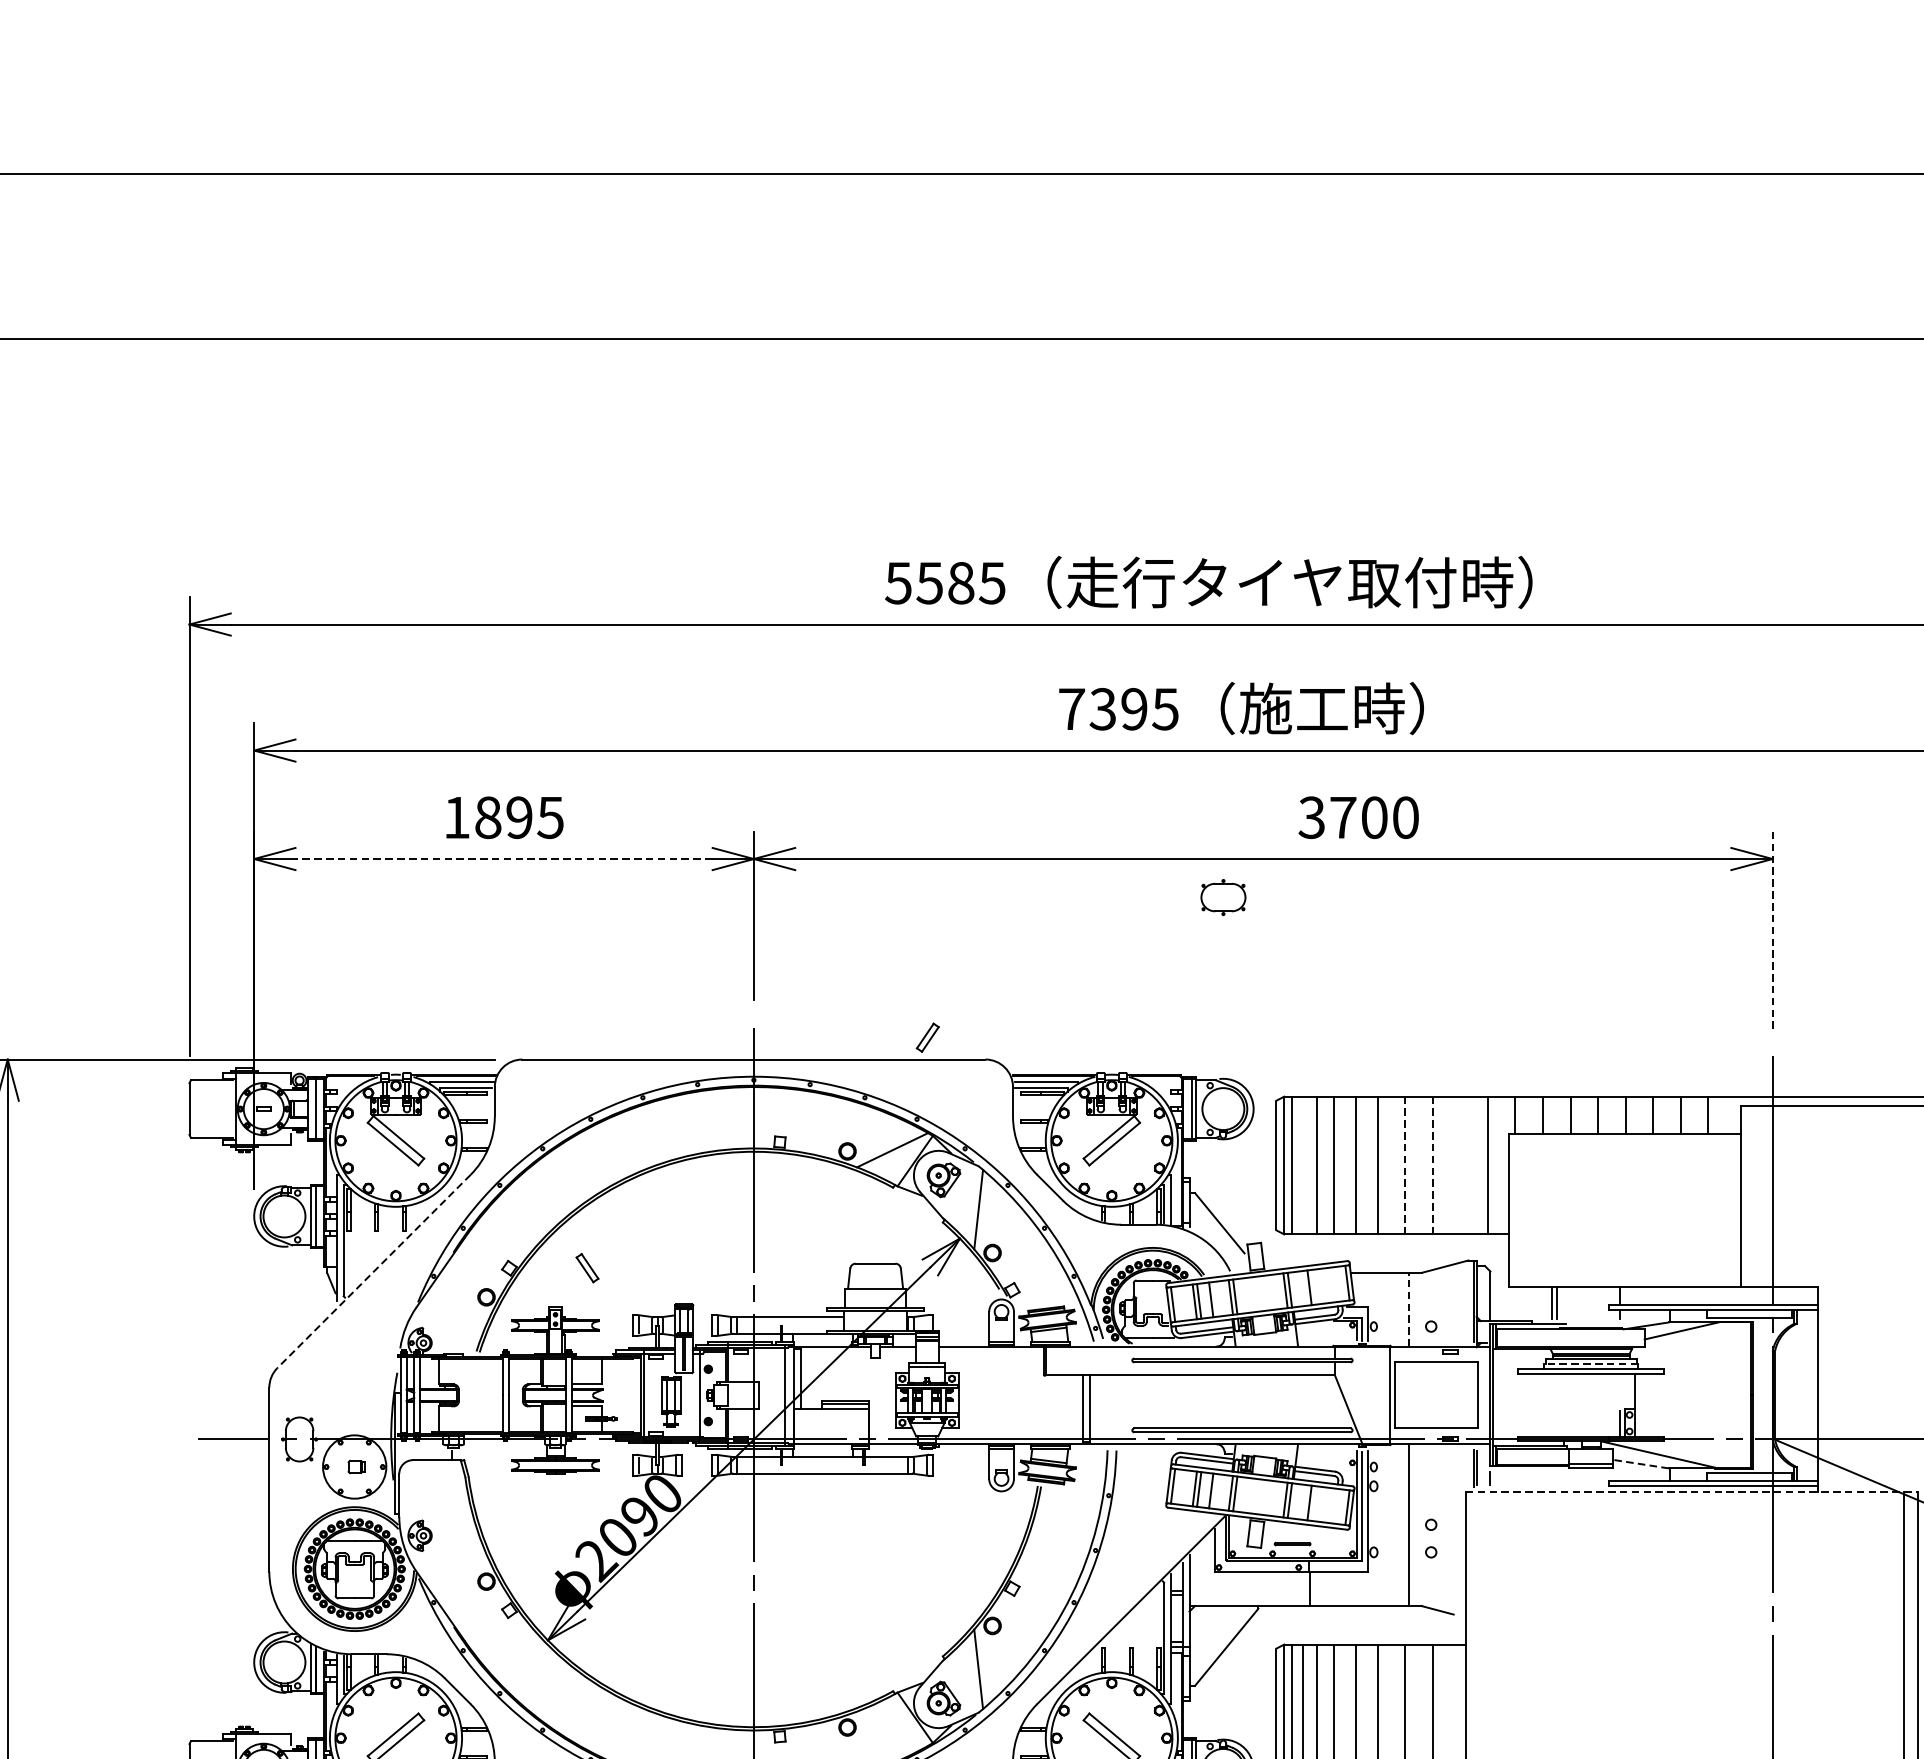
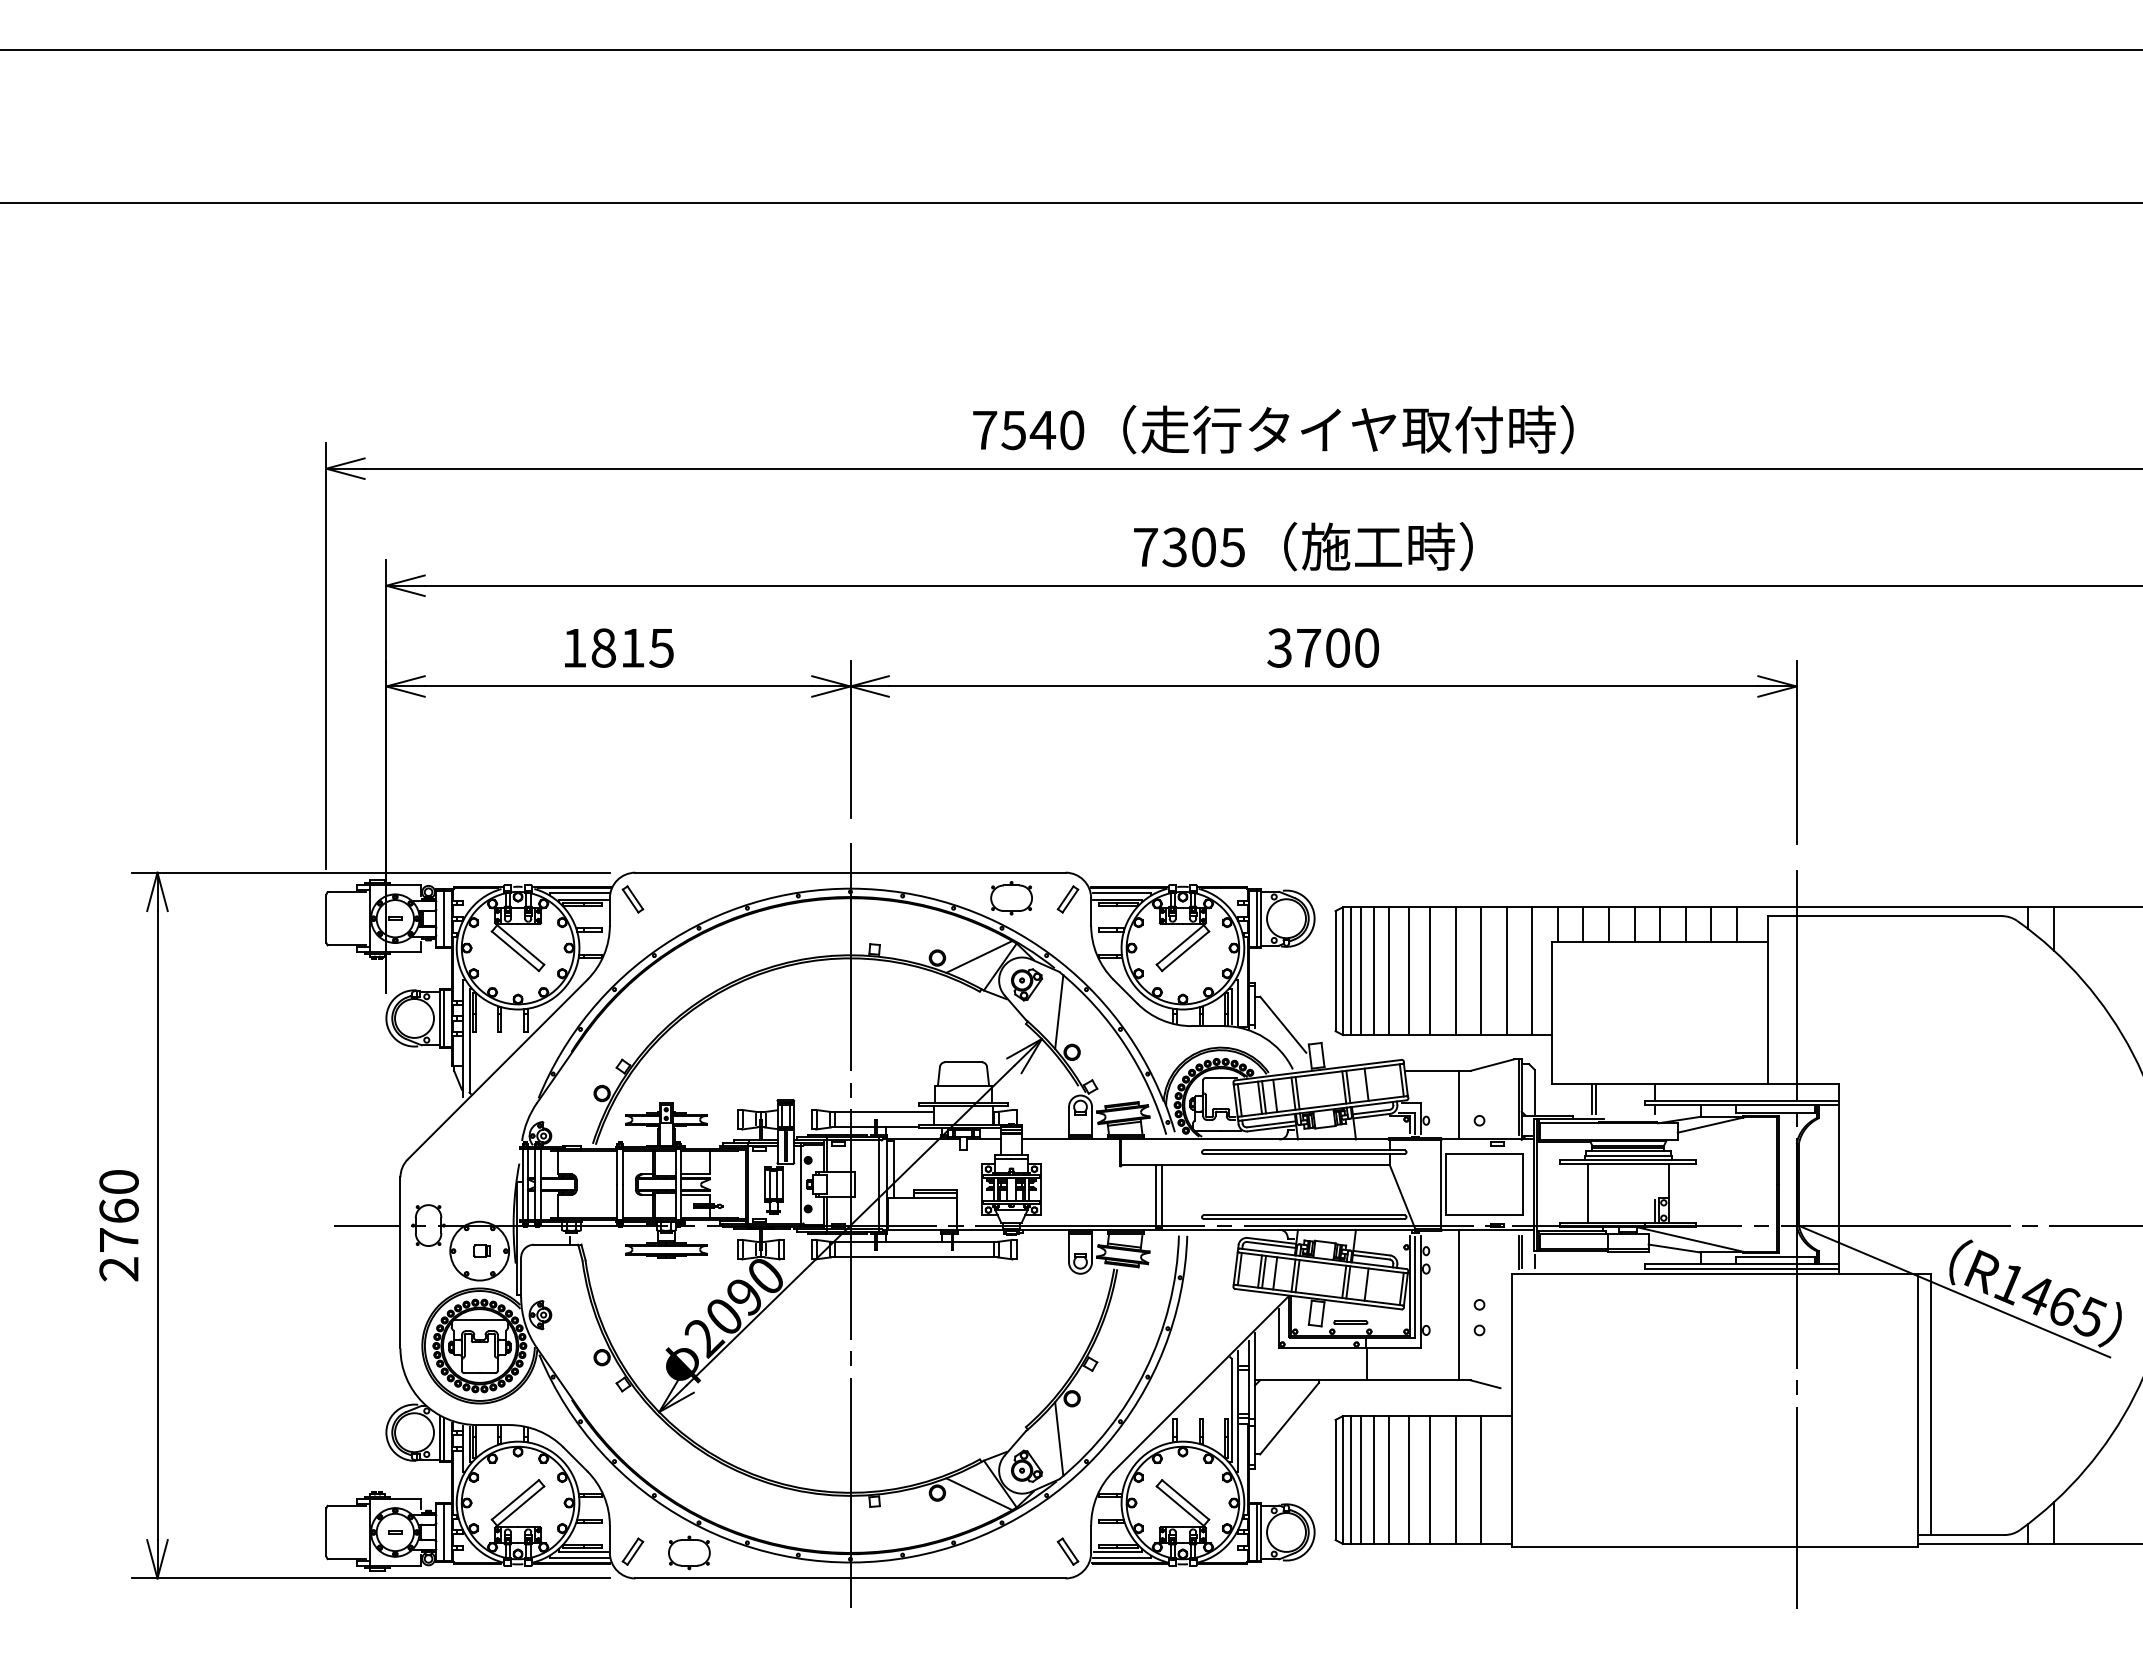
text: (945, 583) -> (1028, 430), 5585 -> 7540
text: (1133, 709) -> (1203, 547), 7395 -> 7305
text: (519, 817) -> (632, 647), 1895 -> 1815
text: (1357, 817) -> (1322, 647), moved
line: (504, 859) -> (618, 686), dashed -> solid
part: (1223, 897) -> (1011, 898), moved
line: (1772, 930) -> (1796, 752), dashed -> solid
part: (927, 1037) -> (1067, 899), moved
line: (1303, 1165) -> (1360, 971), added
line: (1405, 1165) -> (1455, 971), dashed -> solid
line: (1433, 1165) -> (1481, 971), dashed -> solid
line: (1460, 1165) -> (1506, 971), added
part: (587, 1268) -> (632, 899), moved
line: (373, 1271) -> (497, 1069), dashed -> solid
line: (1408, 1309) -> (1458, 1104), dashed -> solid
line: (1590, 1364) -> (1627, 1155), dashed -> solid
line: (1547, 1404) -> (1587, 1193), added
line: (1640, 1464) -> (1673, 1248), dashed -> solid
line: (1691, 1492) -> (1721, 1274), dashed -> solid
line: (892, 1729) -> (979, 1494), added

